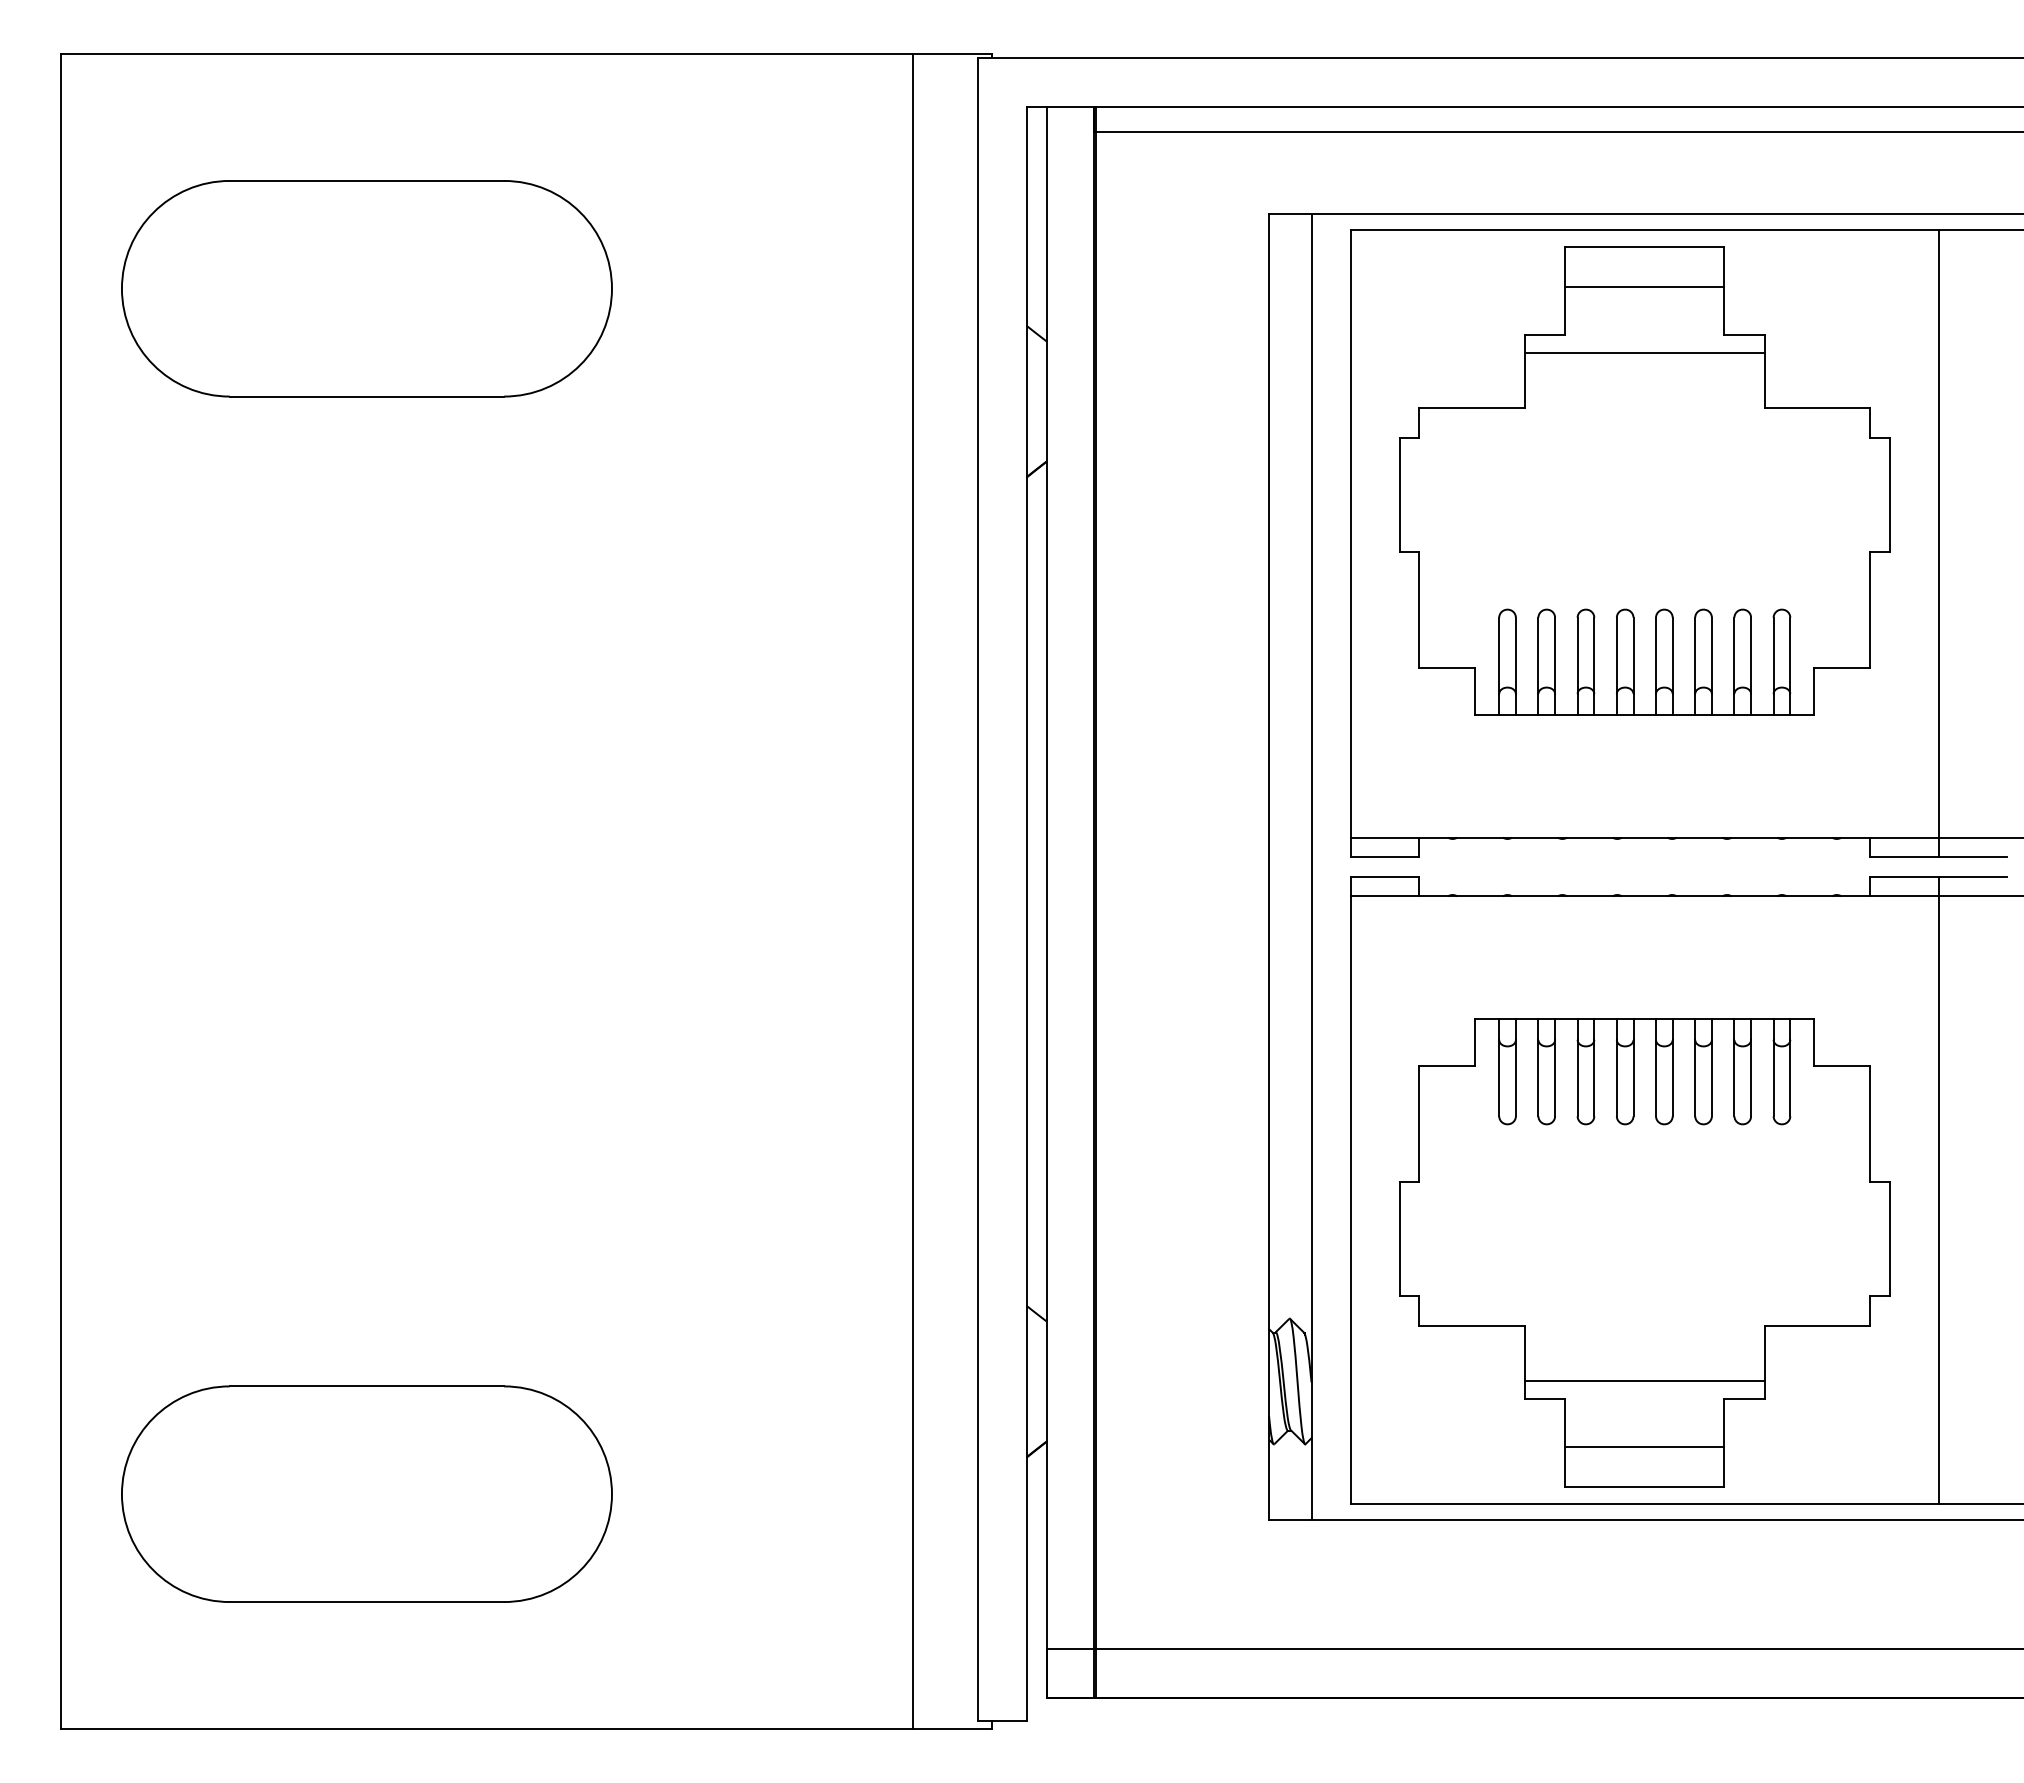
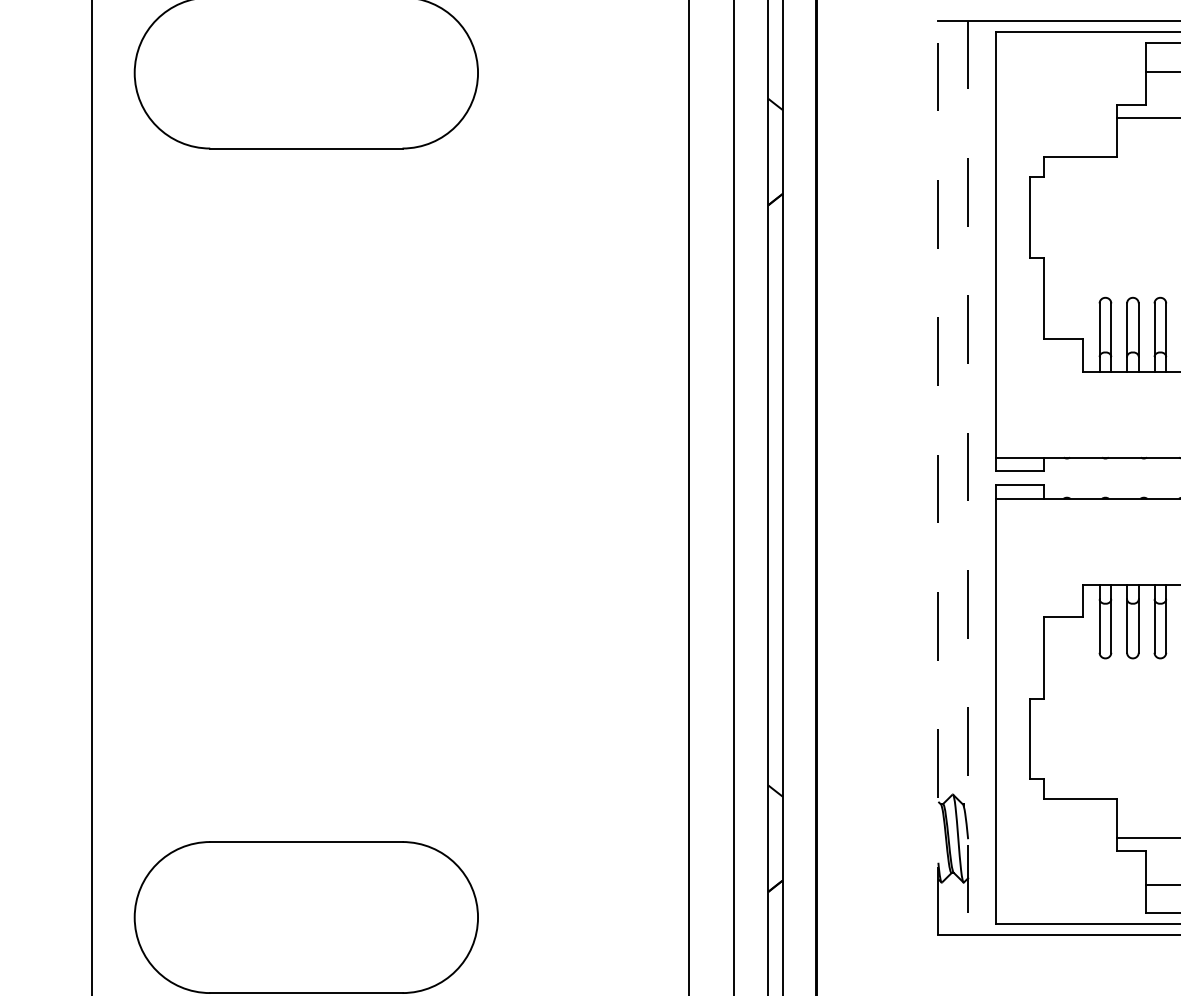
line: (1269, 866) -> (938, 477), solid -> dashed
line: (1311, 866) -> (968, 477), solid -> dashed

